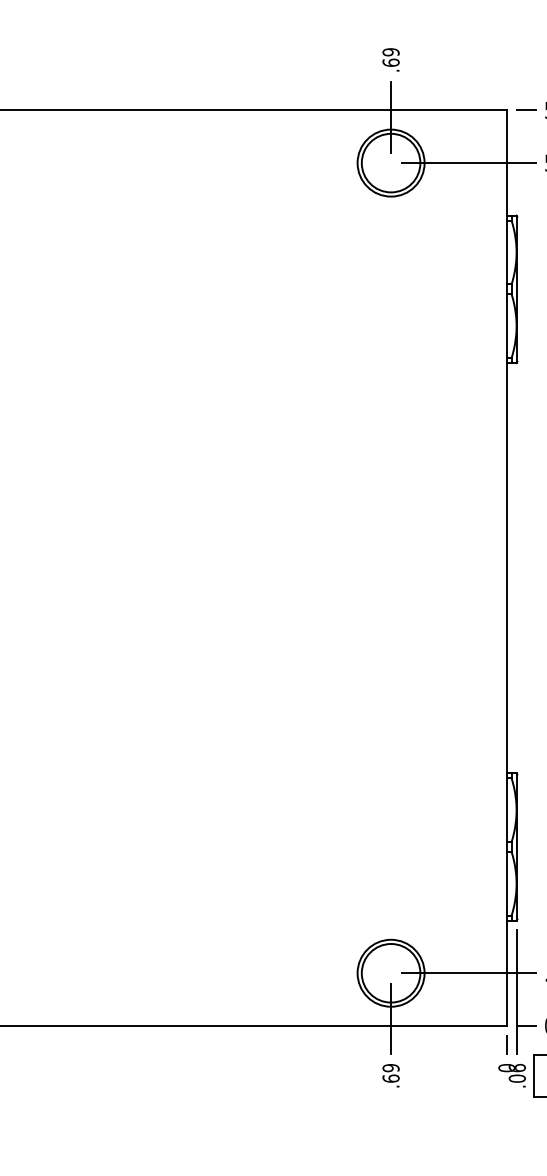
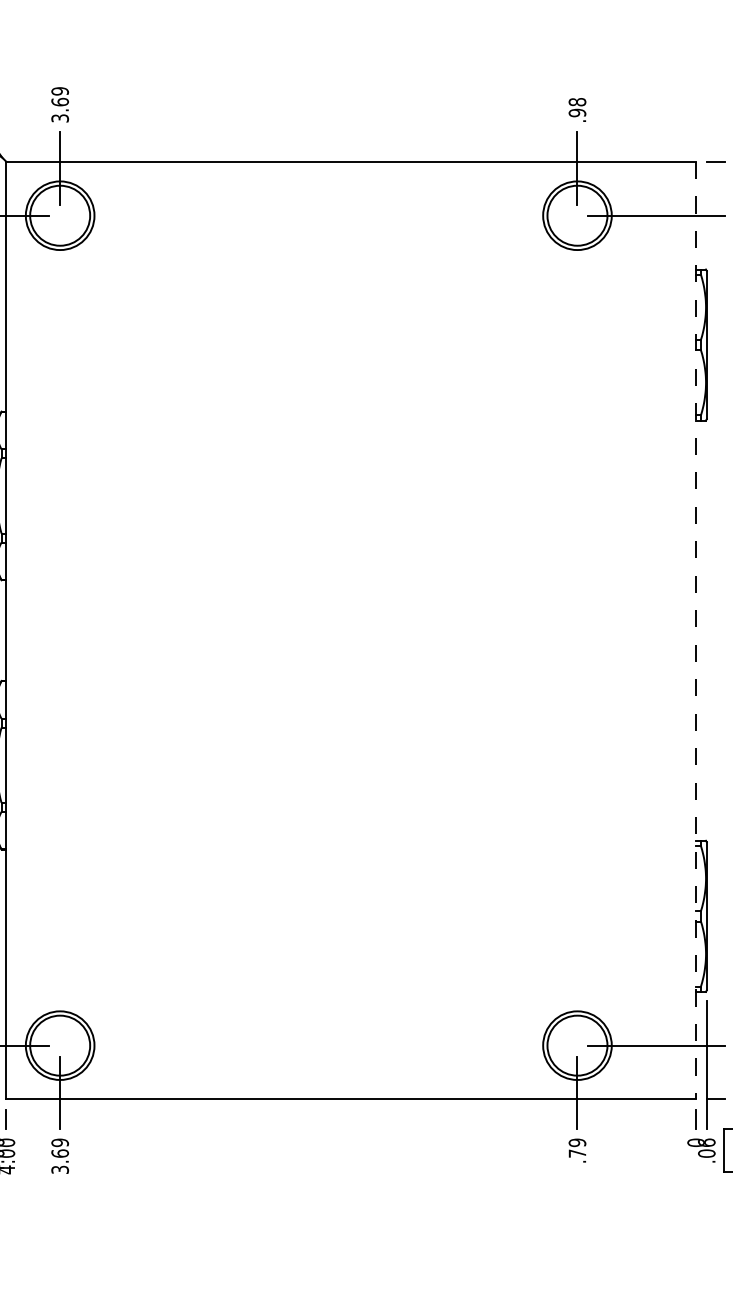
text: (391, 57) -> (577, 107), .69 -> .98
line: (507, 567) -> (696, 630), solid -> dashed
text: (391, 1078) -> (577, 1153), .69 -> .79

